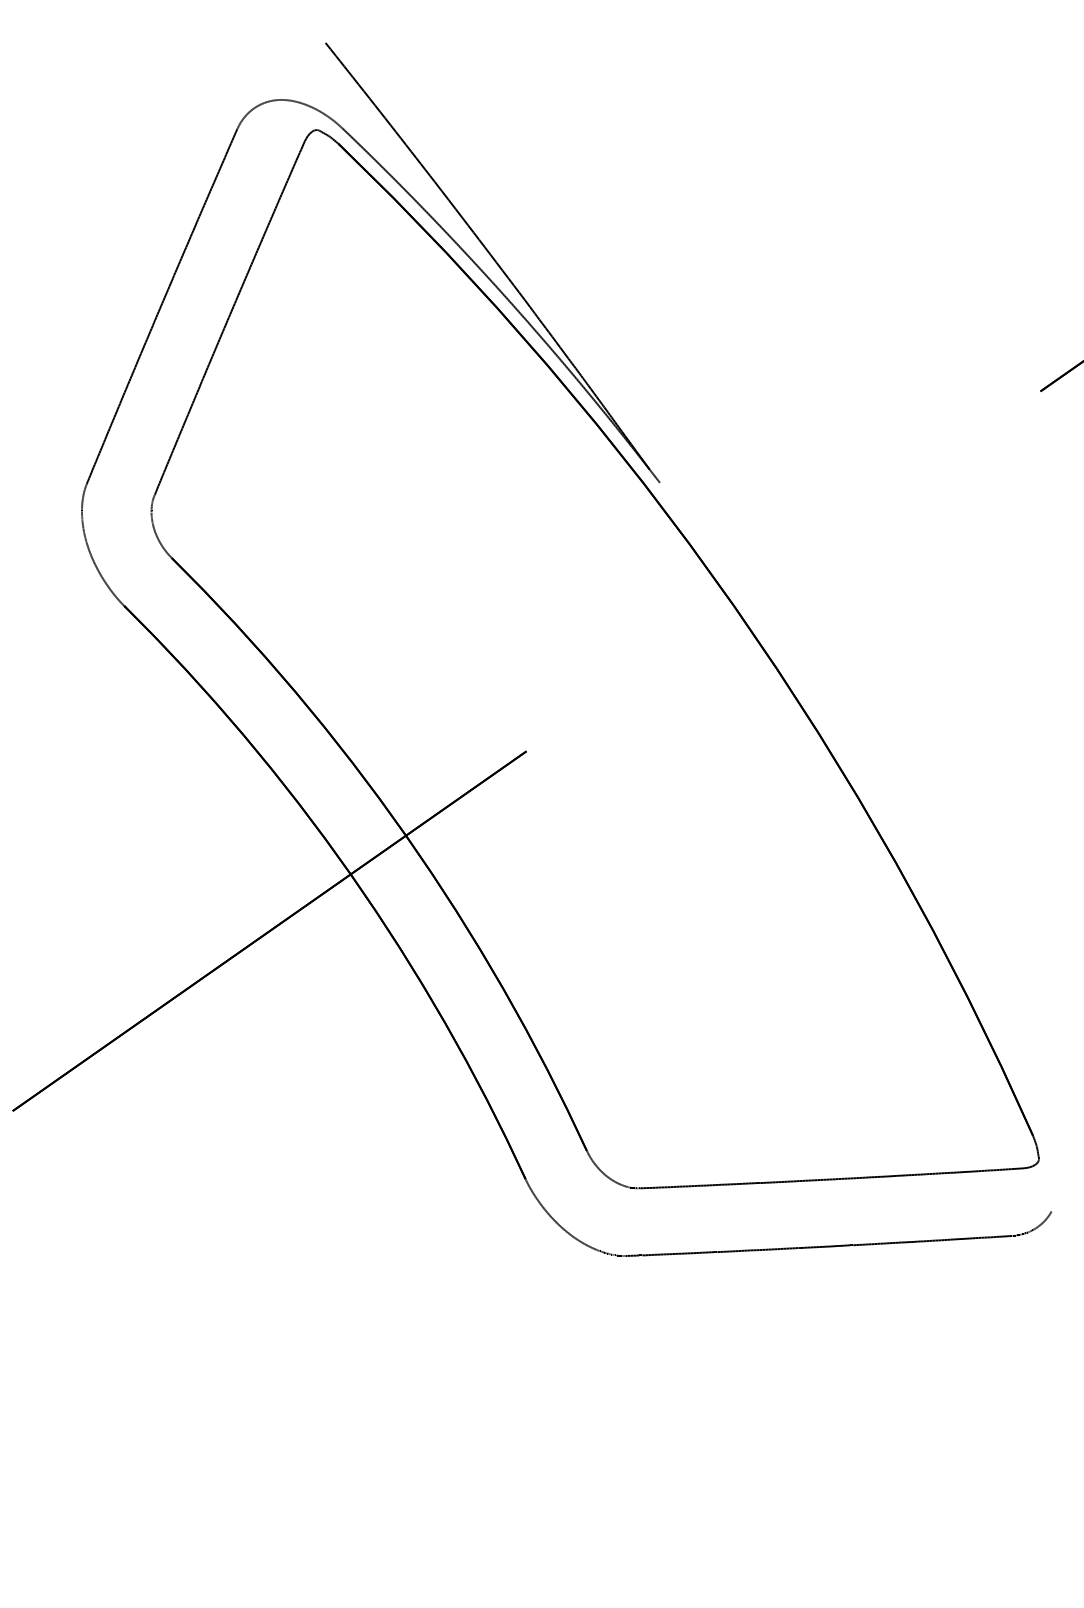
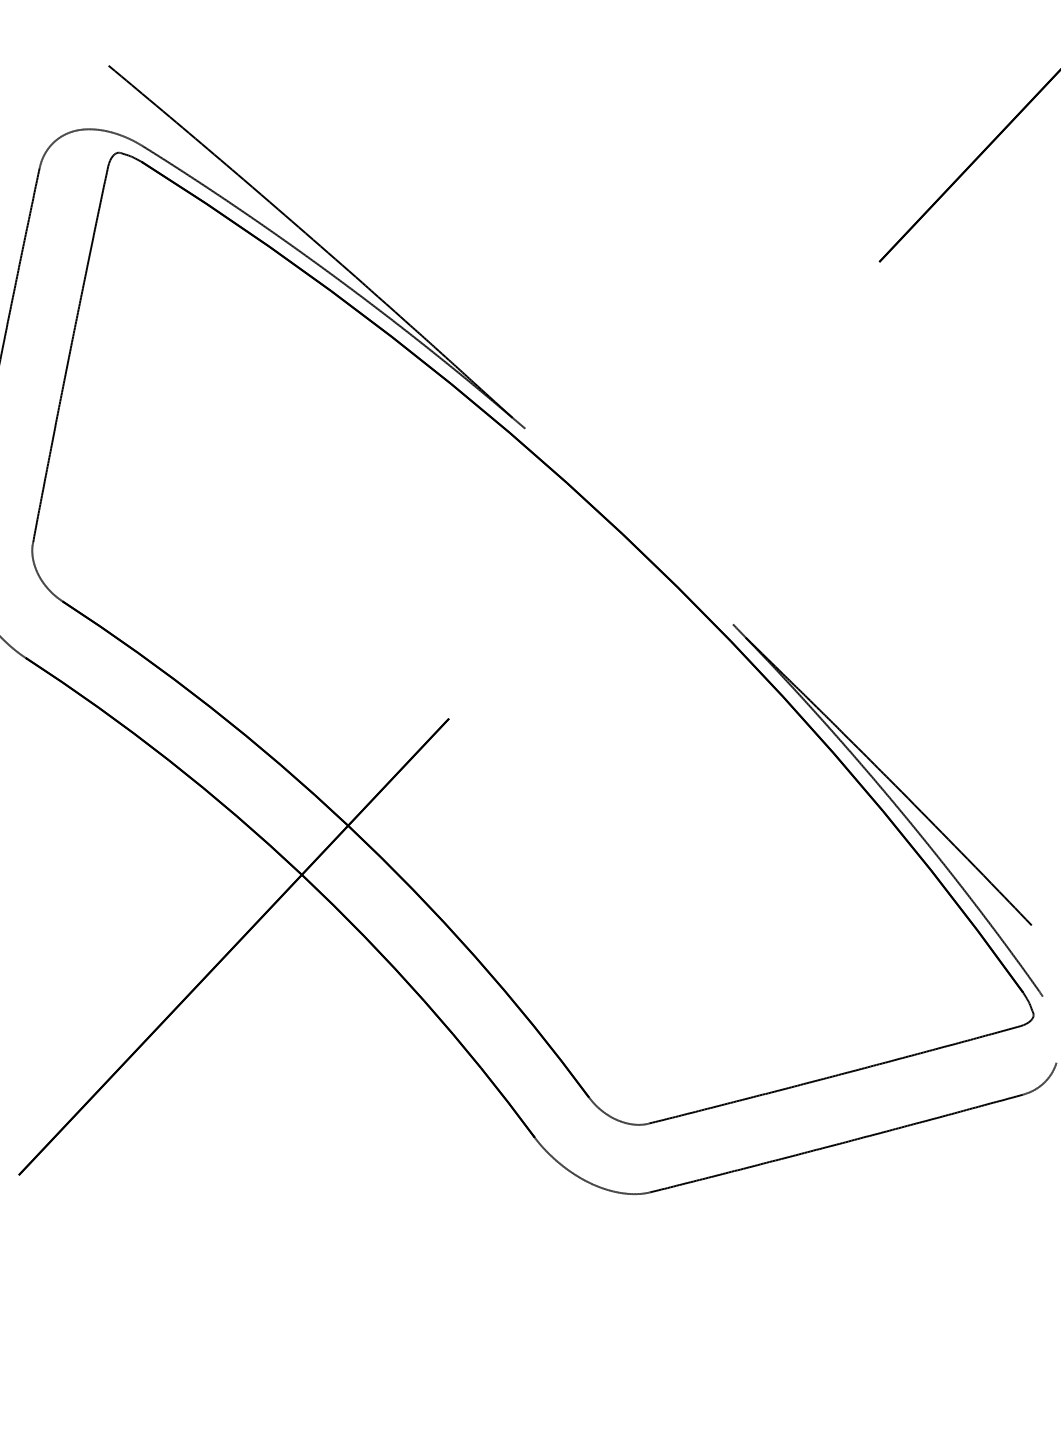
part: (945, 927) -> (895, 806), added

